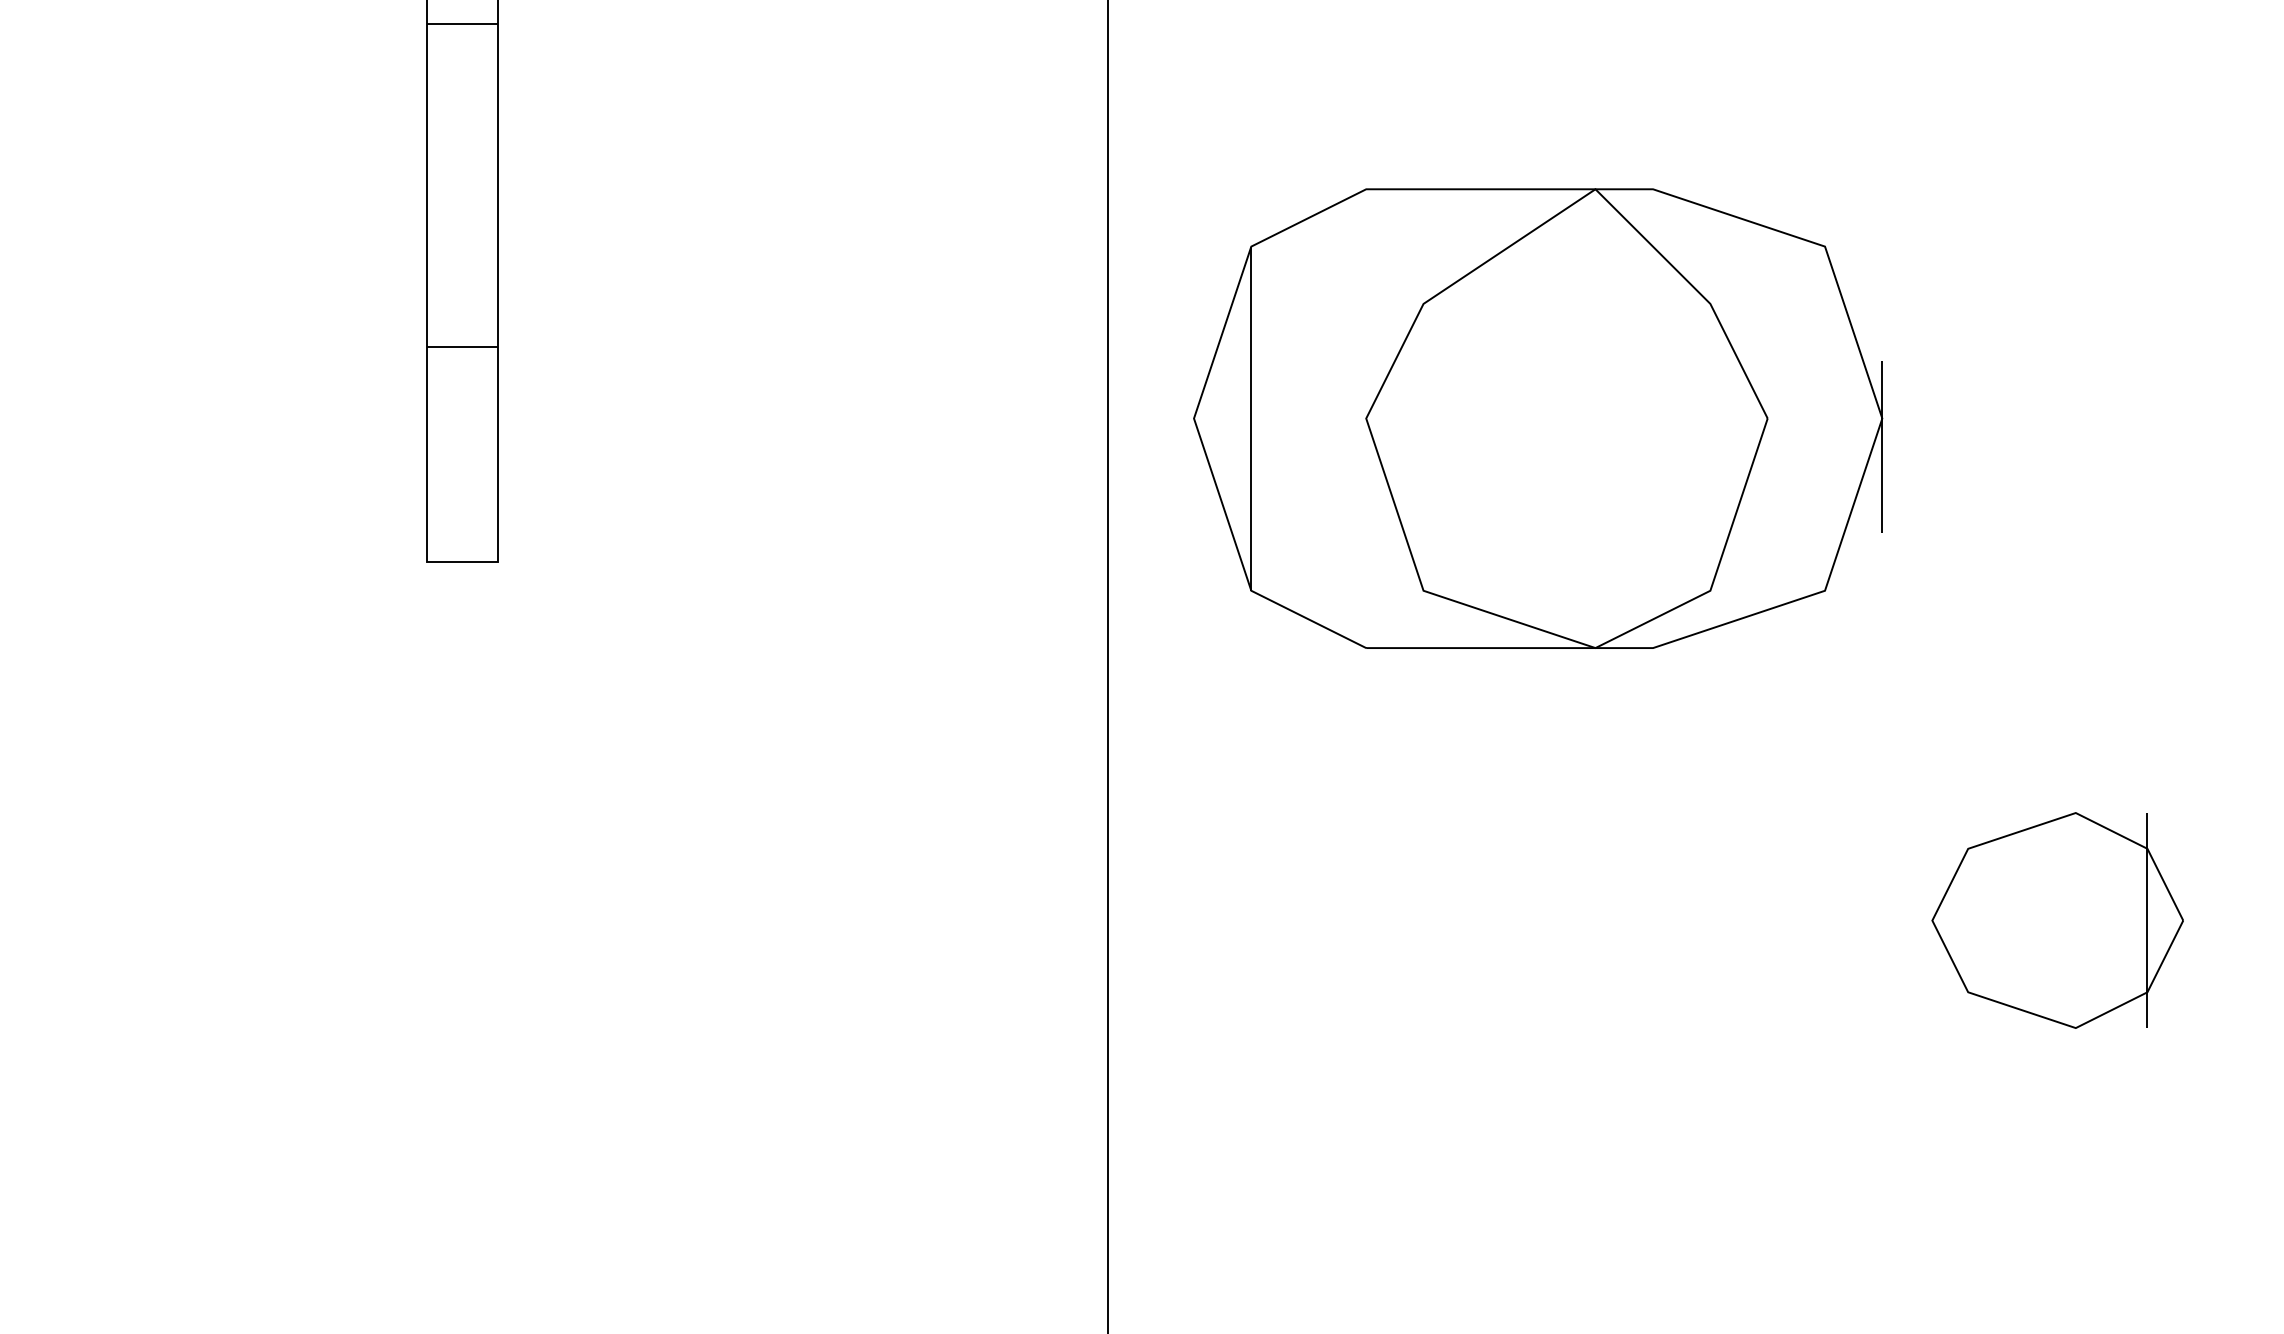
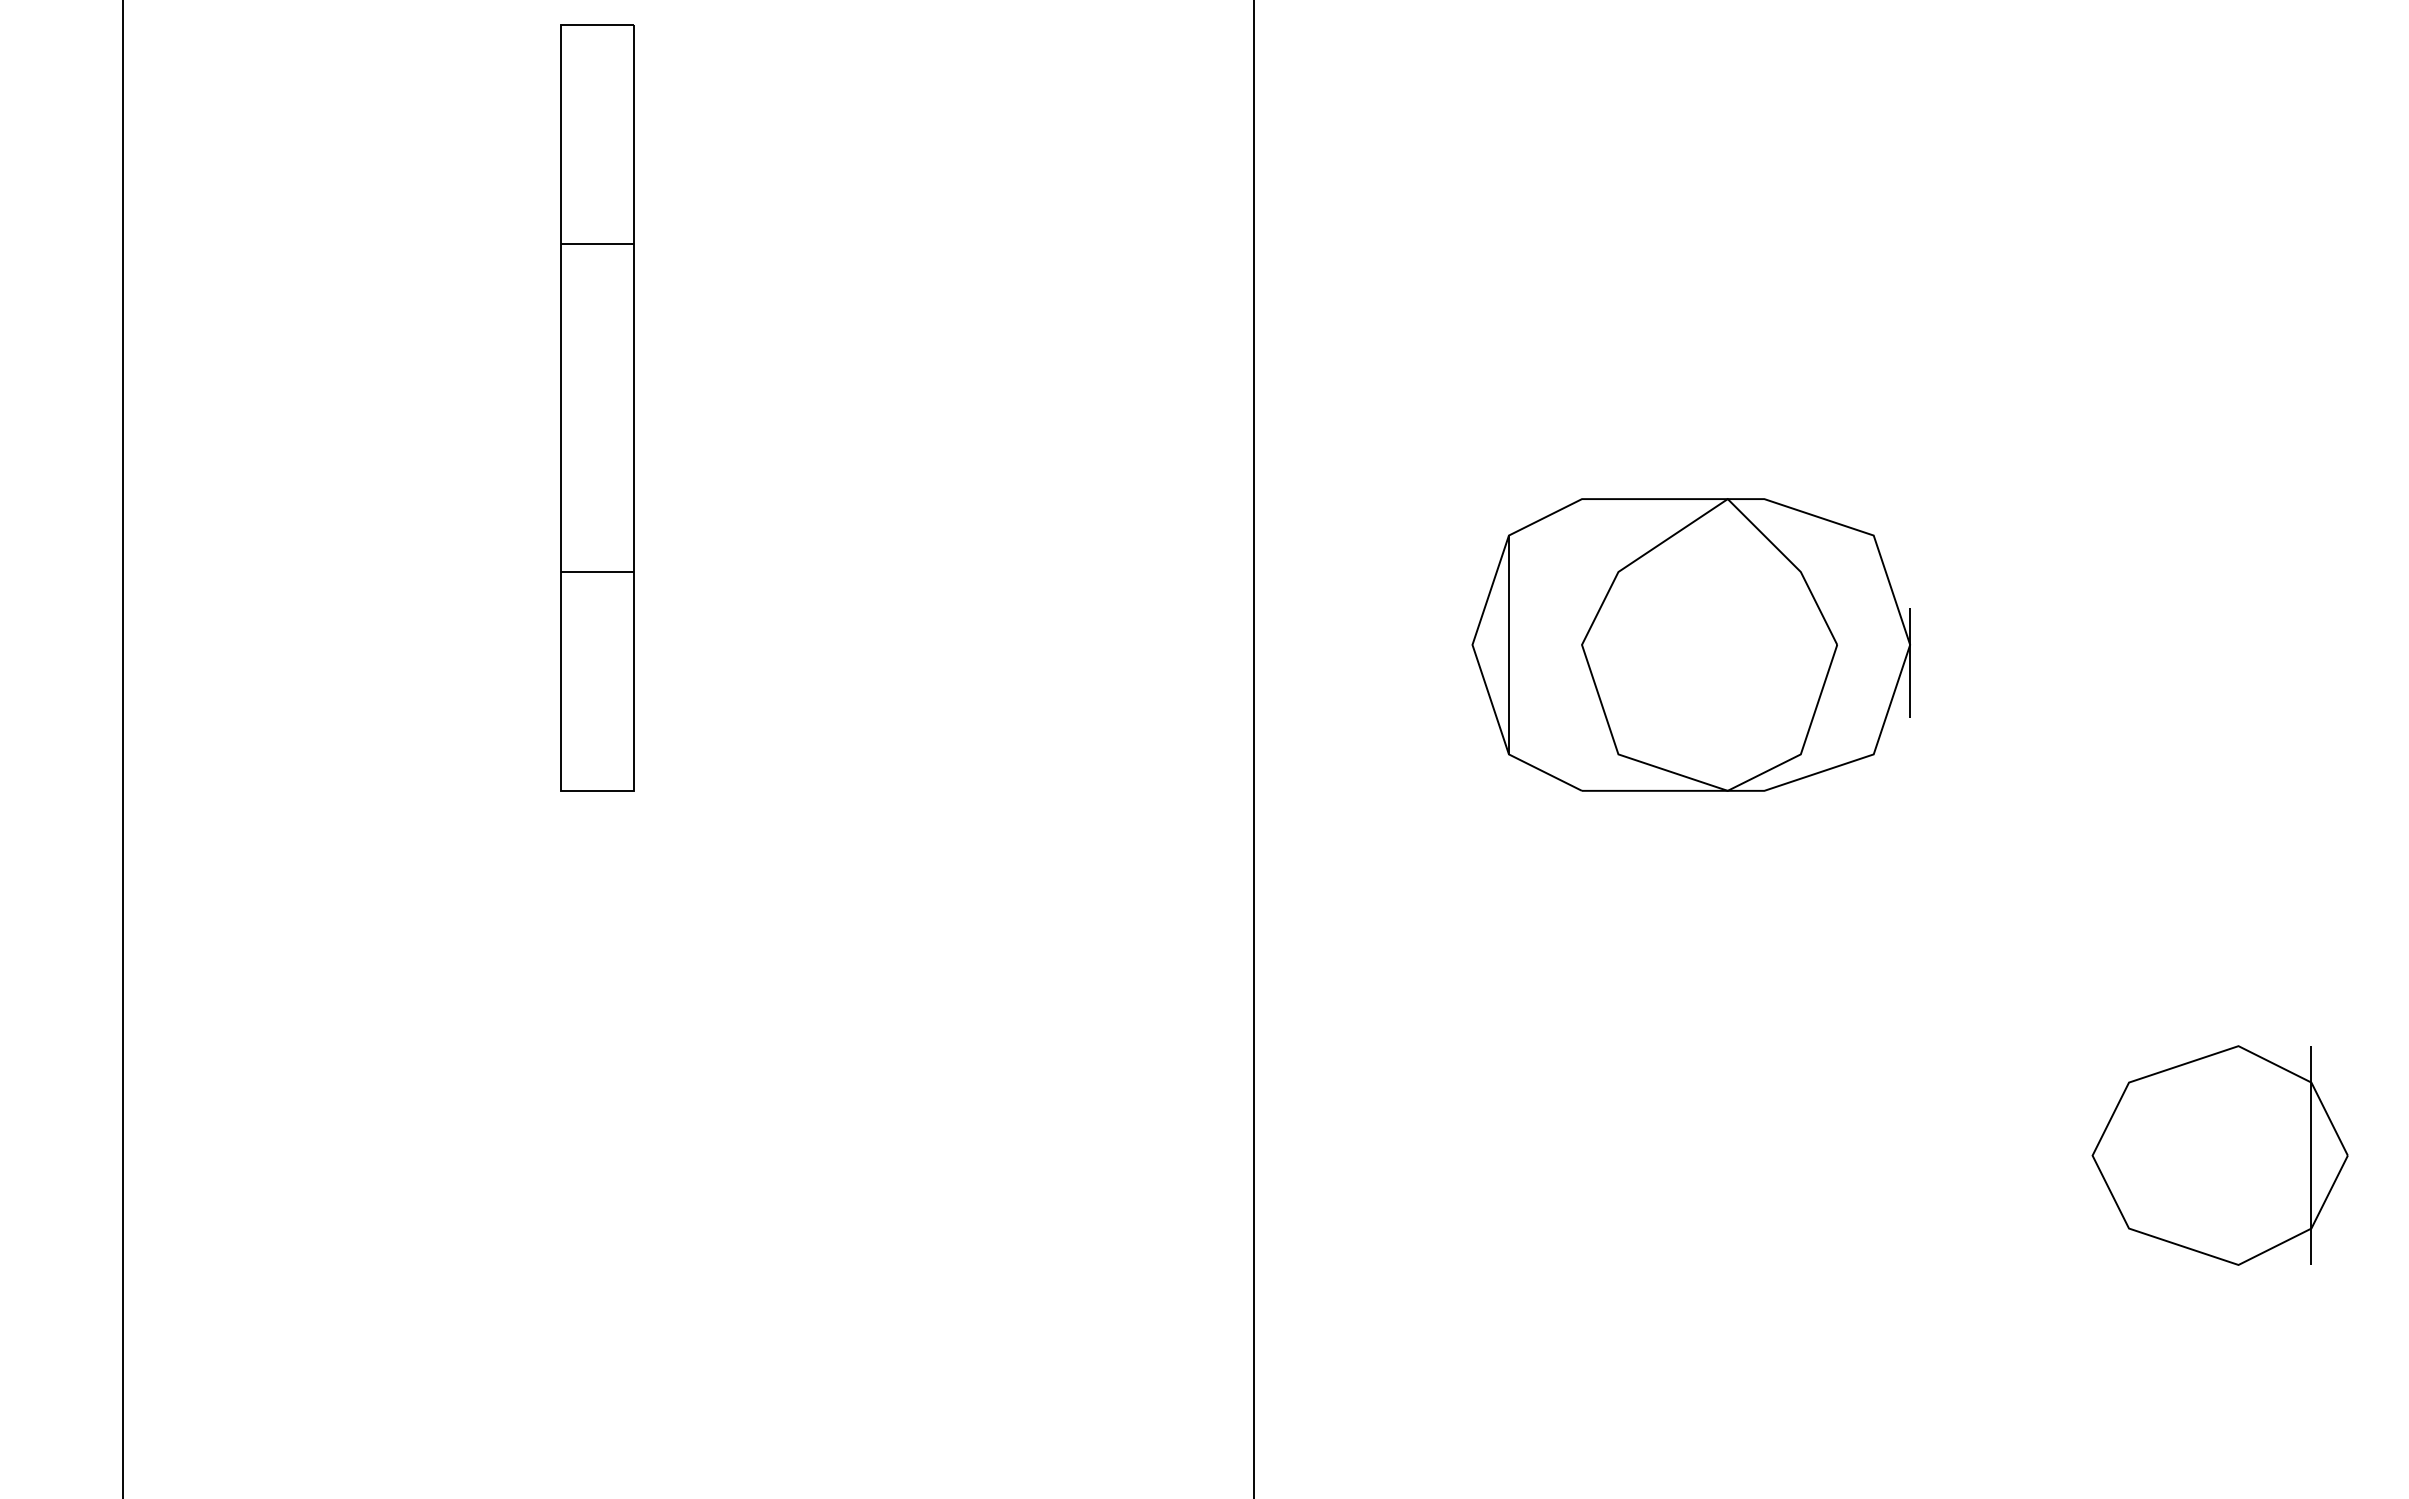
part: (1537, 418) -> (1690, 644), size x0.62

